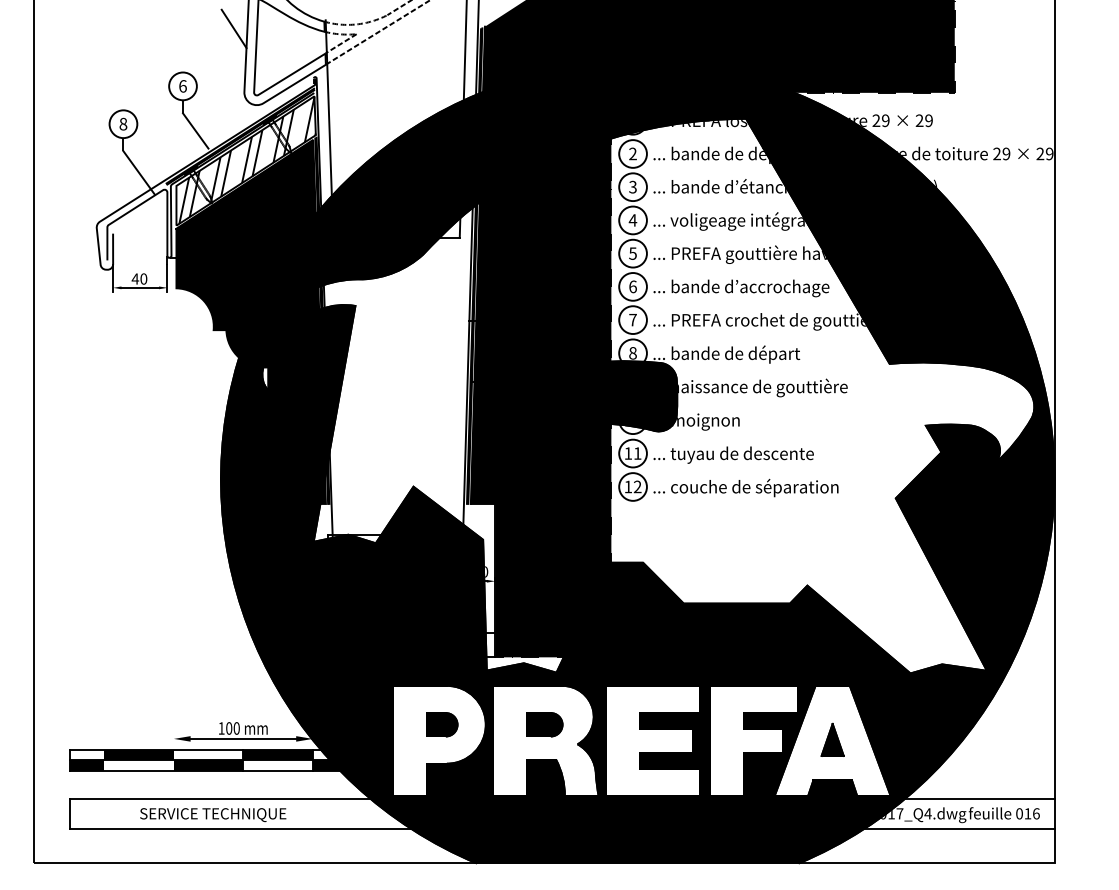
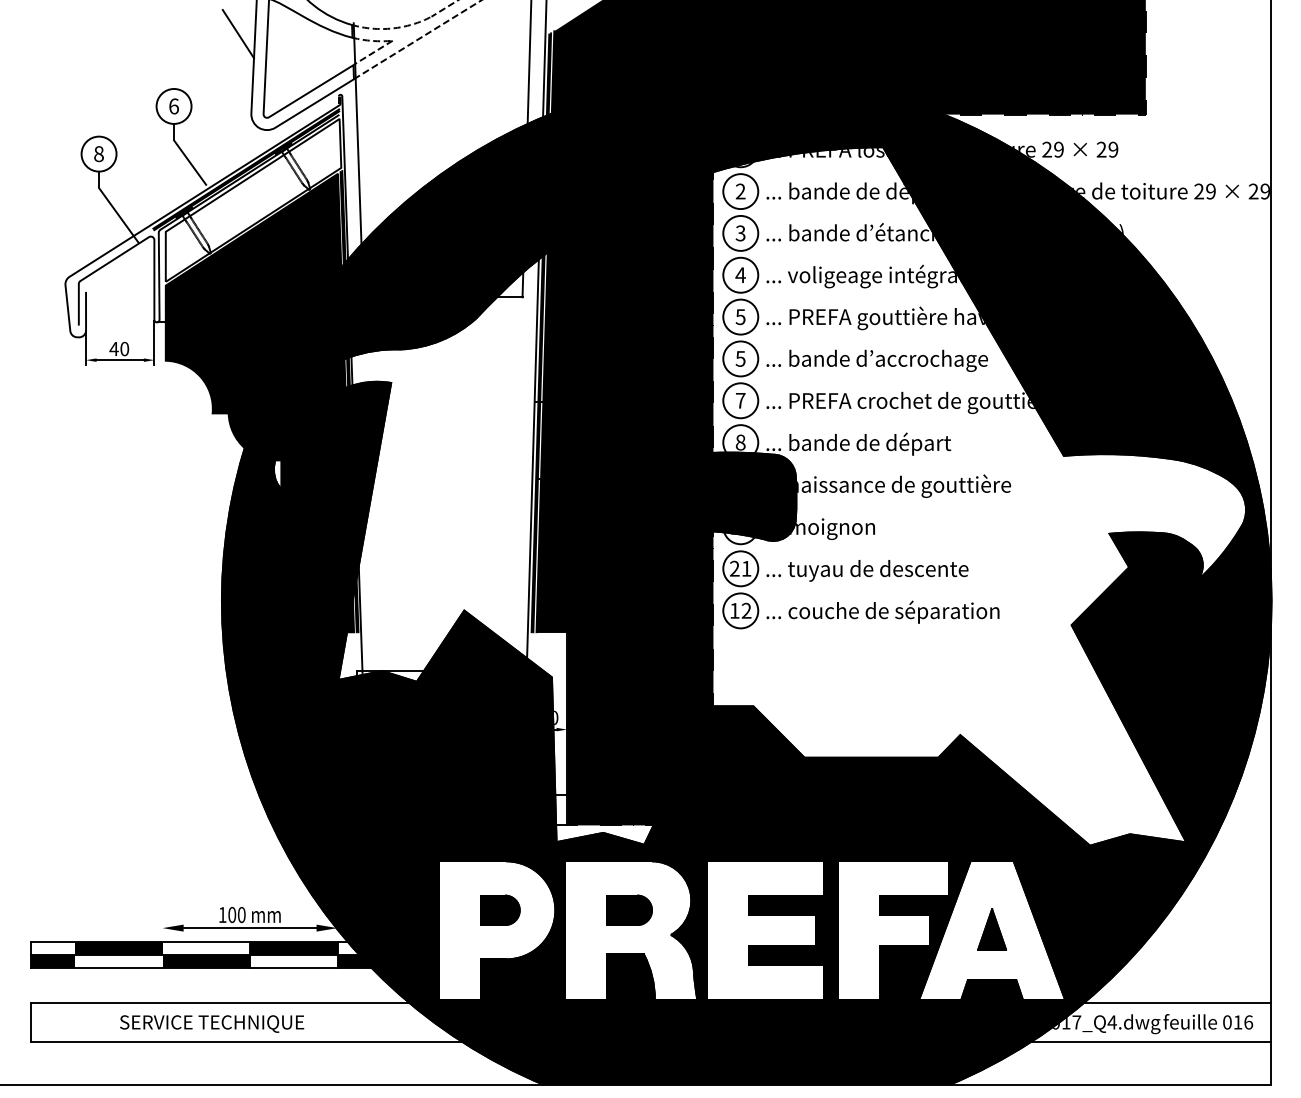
hatch: (247, 160) -> (255, 199), removed
text: (632, 286) -> (740, 358), 6 -> 5
text: (628, 453) -> (735, 568), 11 -> 21

